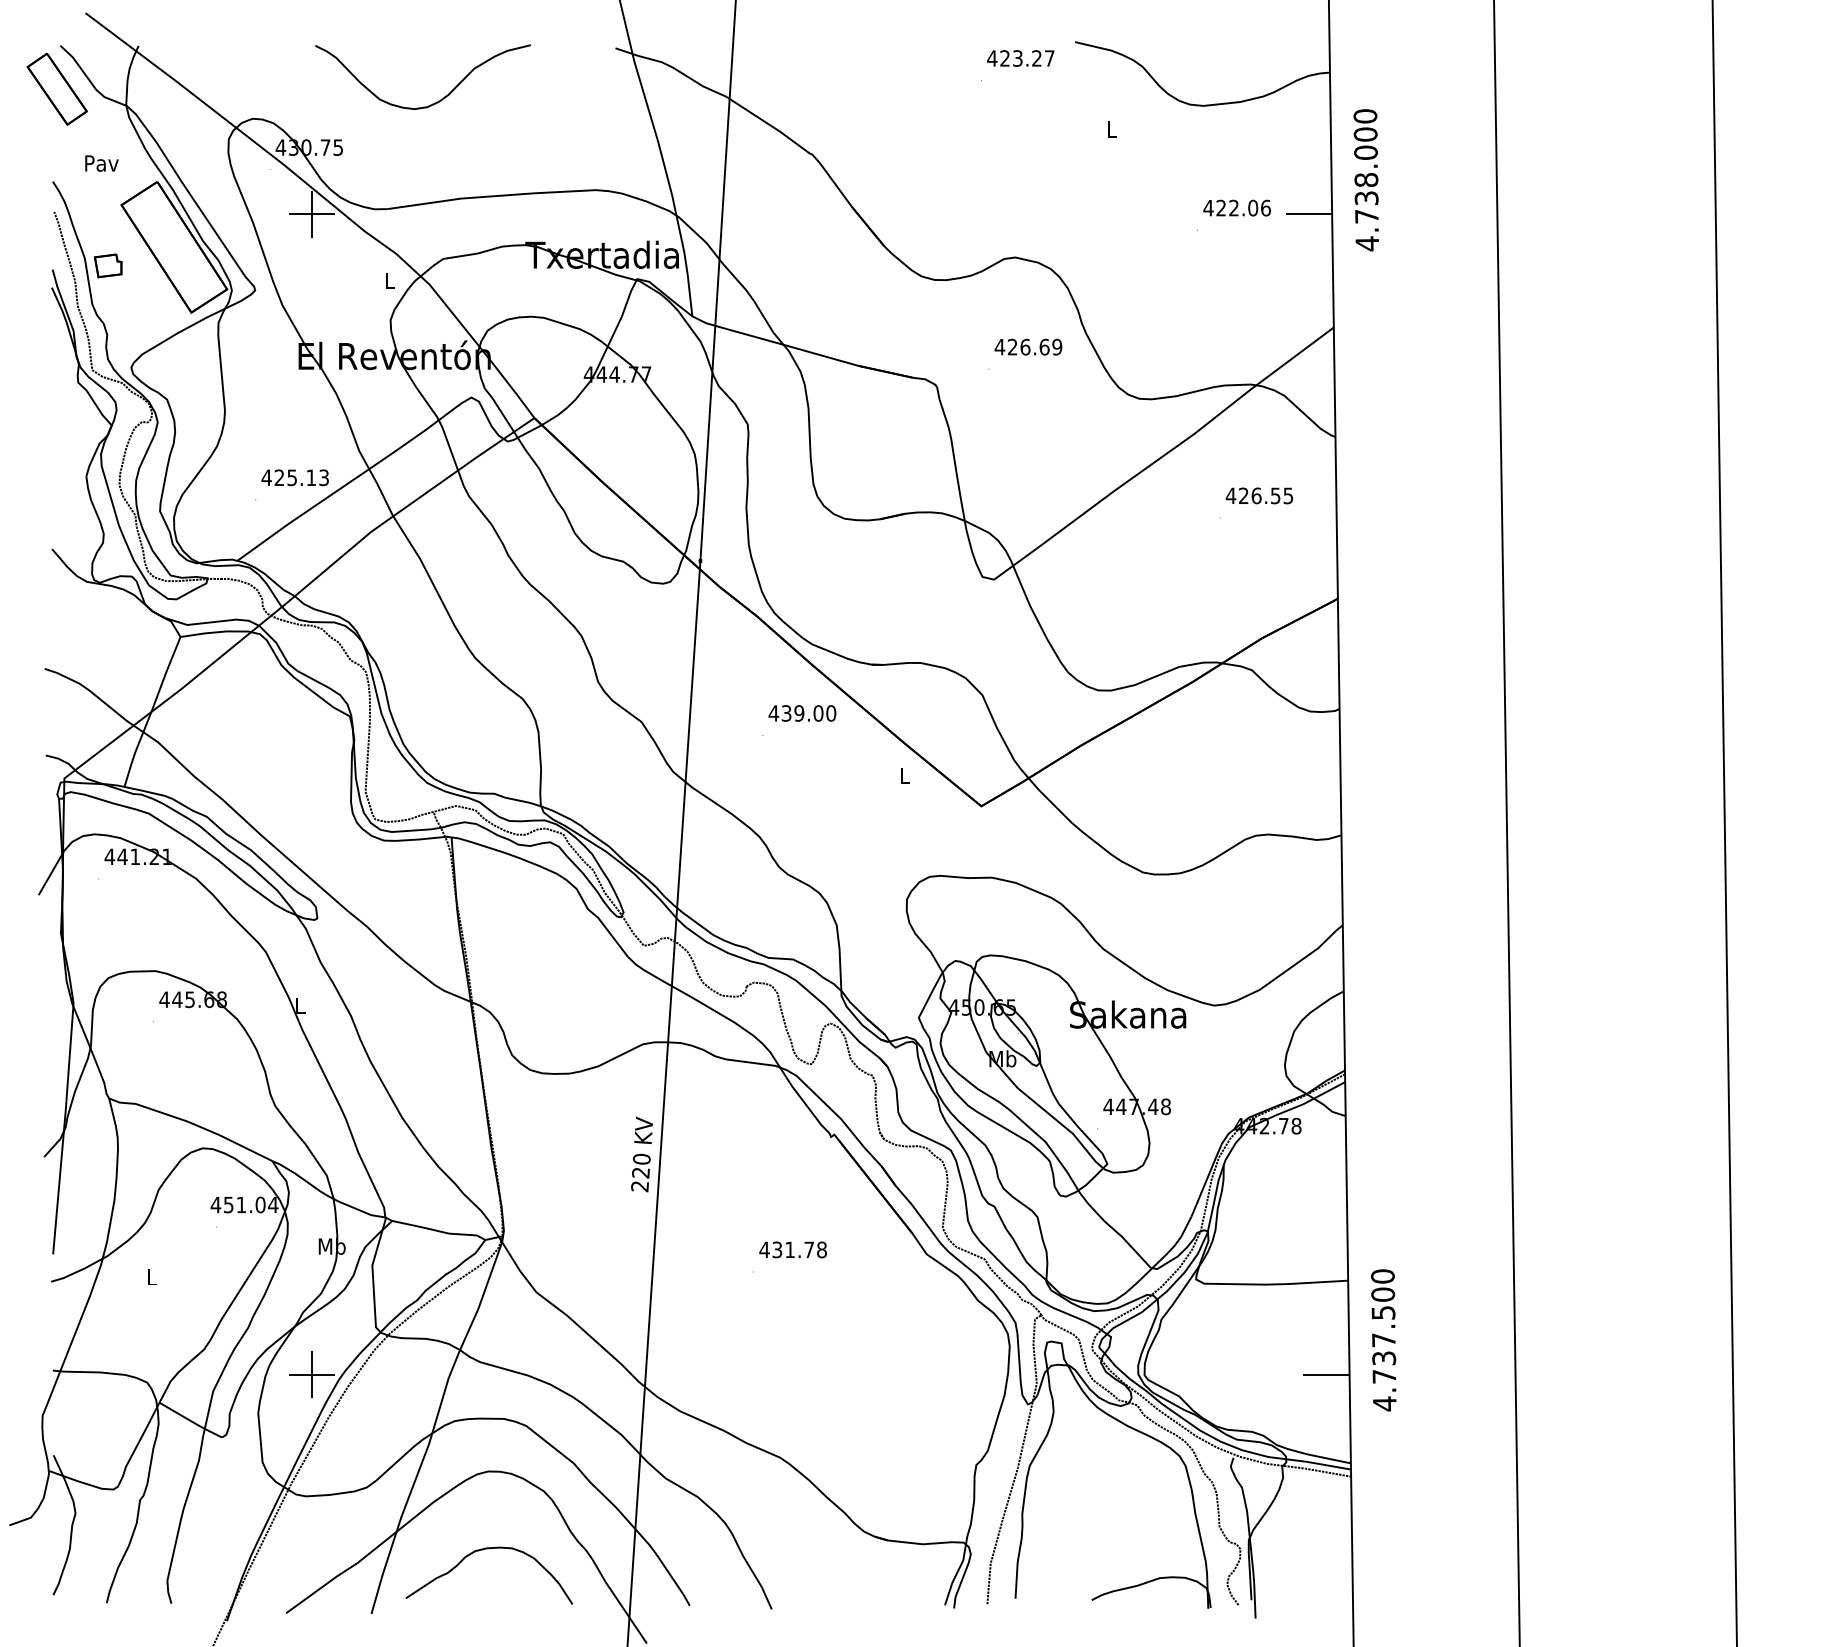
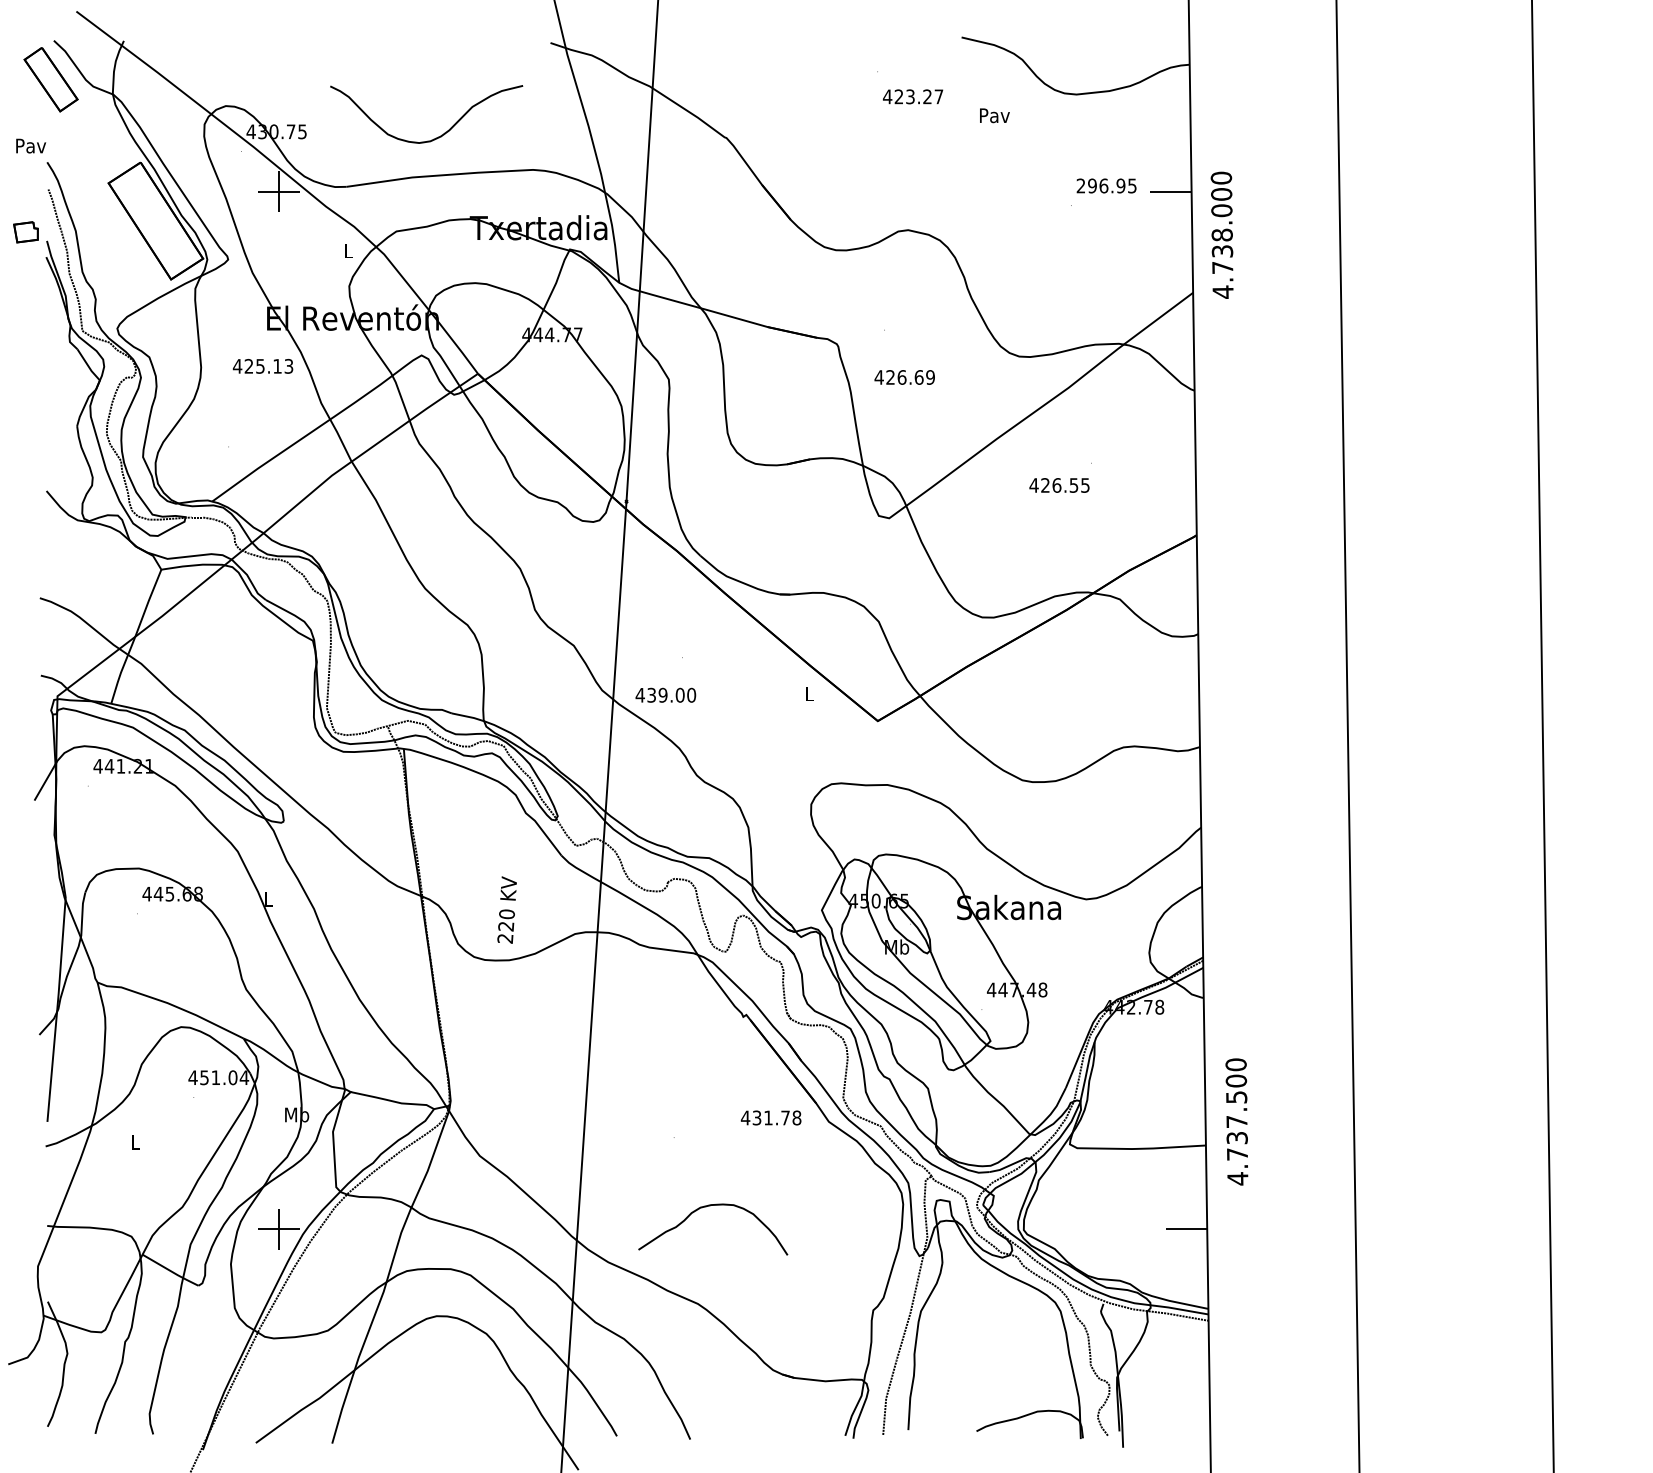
text: (1020, 58) -> (912, 96), moved
curve: (434, 102) -> (436, 137), moved
text: (1111, 129) -> (994, 115), L -> Pav
text: (101, 163) -> (30, 146), moved
text: (1365, 180) -> (1221, 235), moved
text: (1236, 207) -> (1106, 185), 422.06 -> 296.95
part: (108, 265) -> (26, 231), moved
text: (1028, 346) -> (904, 376), moved
text: (294, 477) -> (262, 366), moved
text: (1258, 495) -> (1058, 485), moved
text: (802, 713) -> (665, 695), moved
text: (641, 1154) -> (506, 910), moved
text: (792, 1249) -> (770, 1117), moved
text: (1383, 1340) -> (1236, 1122), moved
curve: (483, 1550) -> (707, 1207), moved

